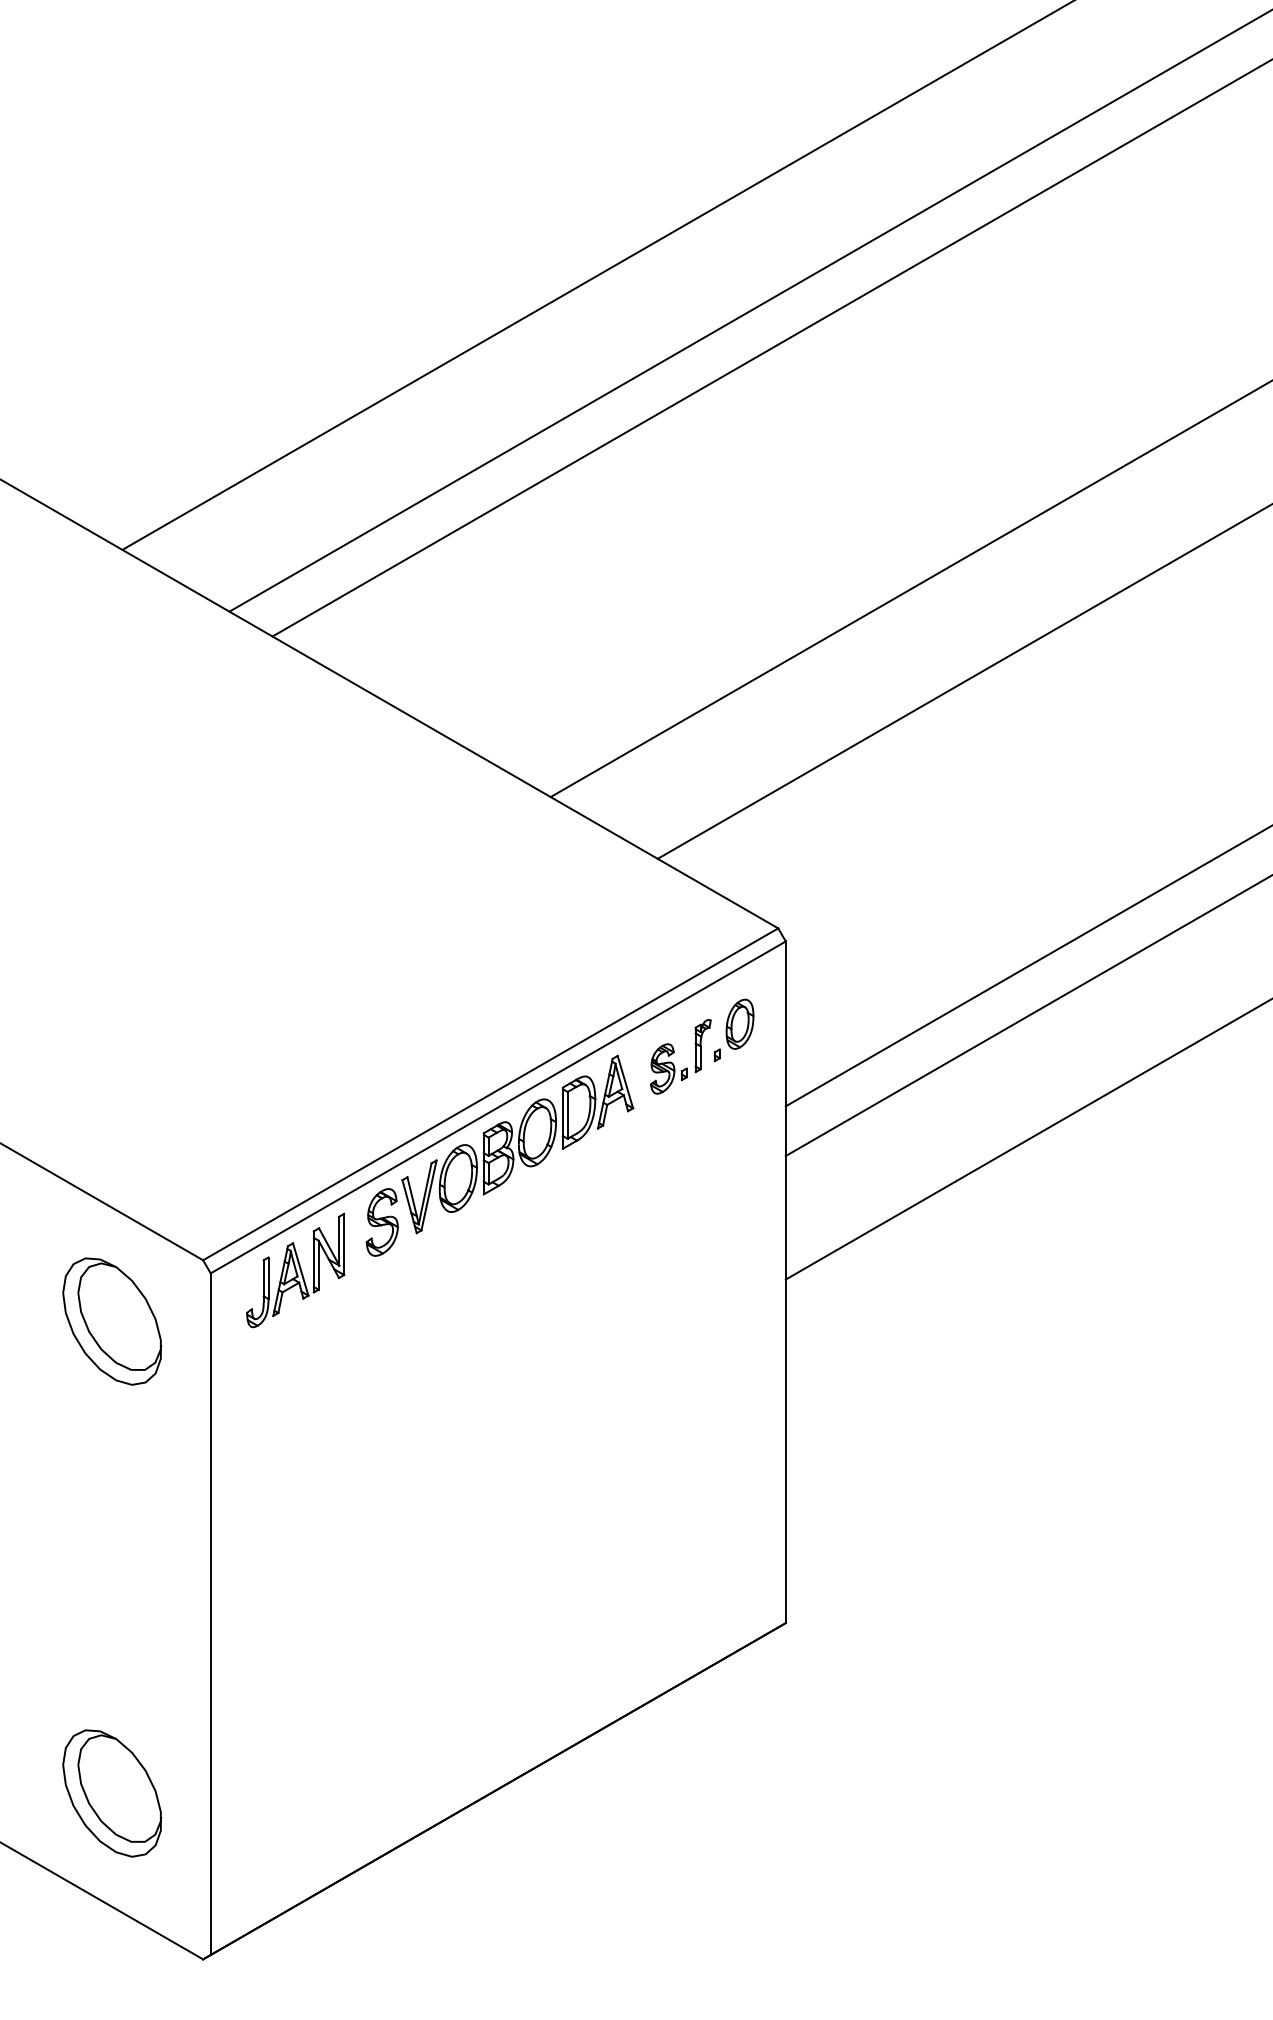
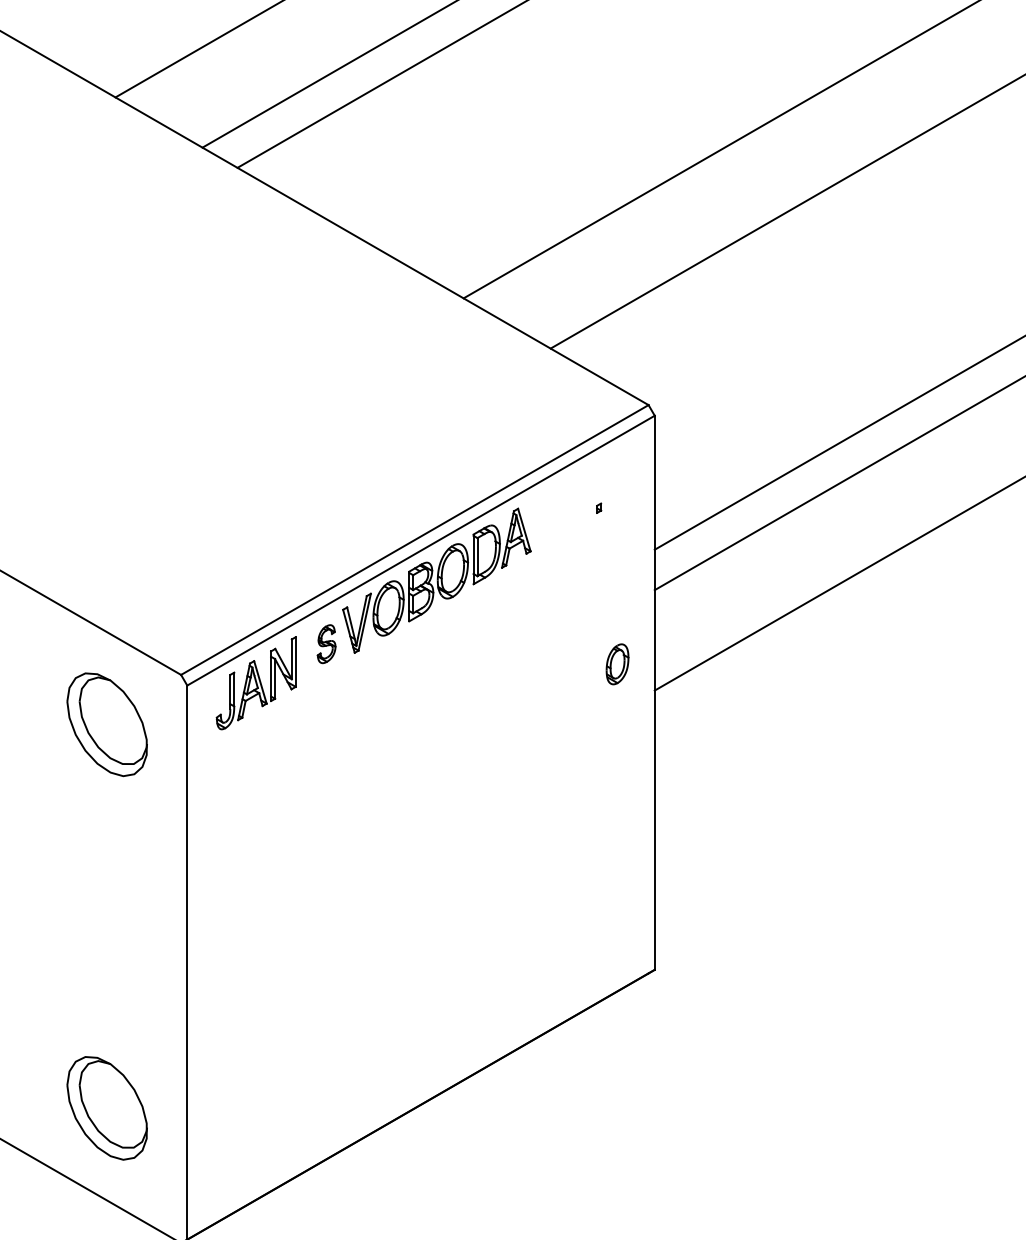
part: (739, 1023) -> (617, 663), moved
part: (674, 1053) -> (564, 506), removed
part: (381, 1222) -> (326, 644), size x0.7

